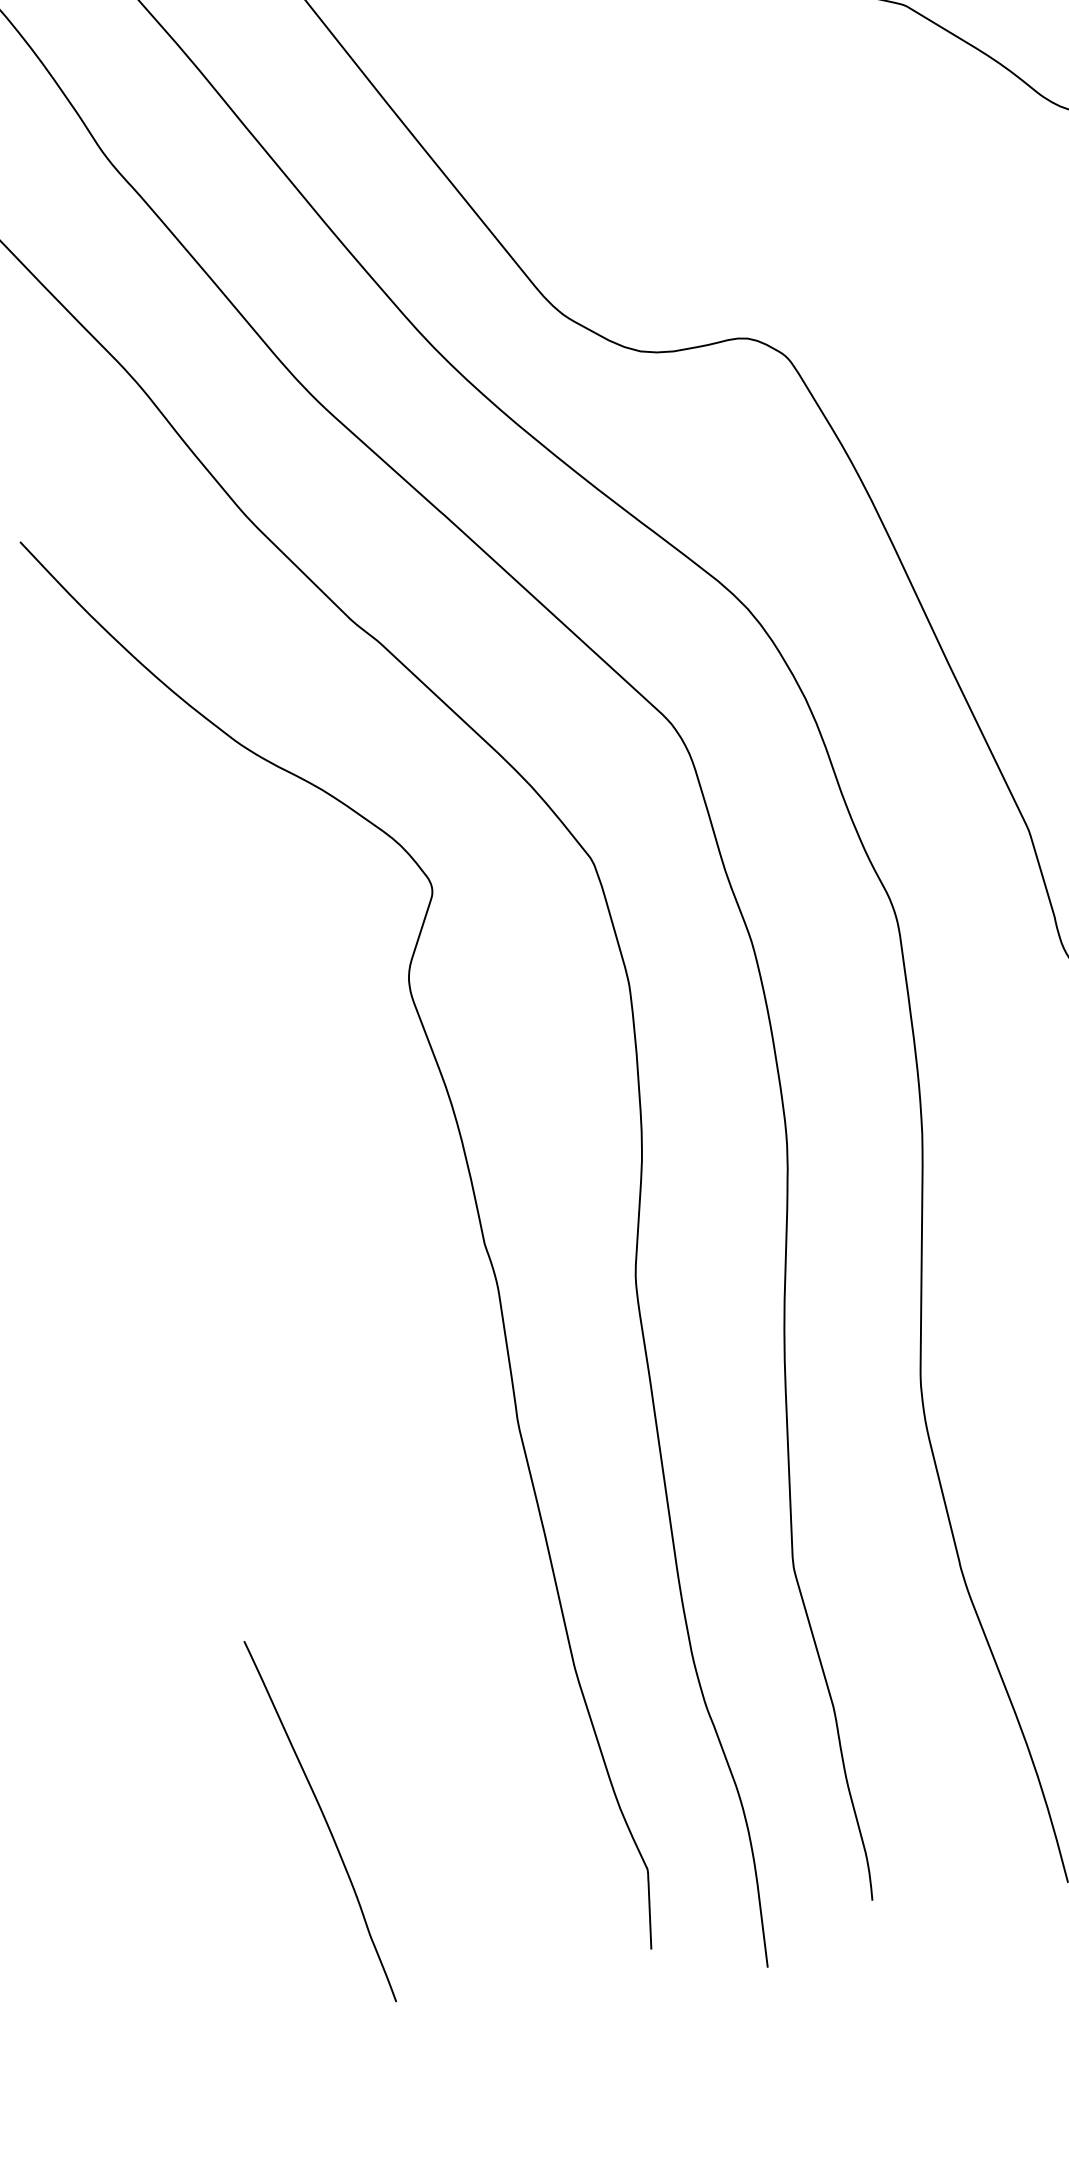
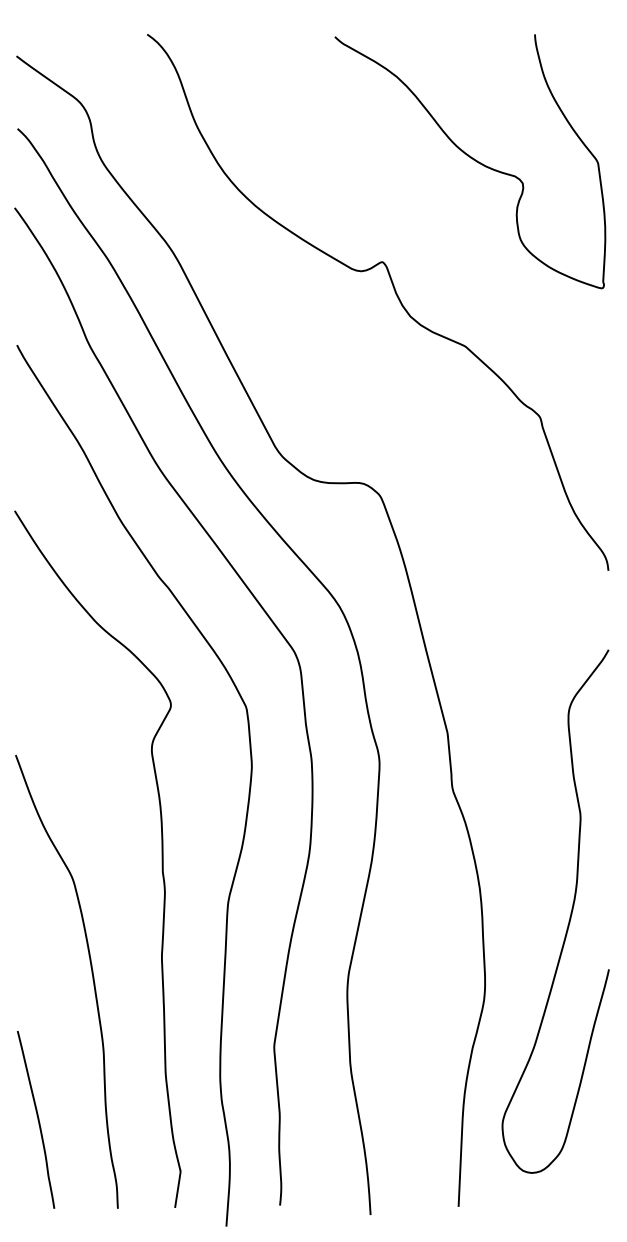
curve: (381, 1502) -> (92, 980), added

